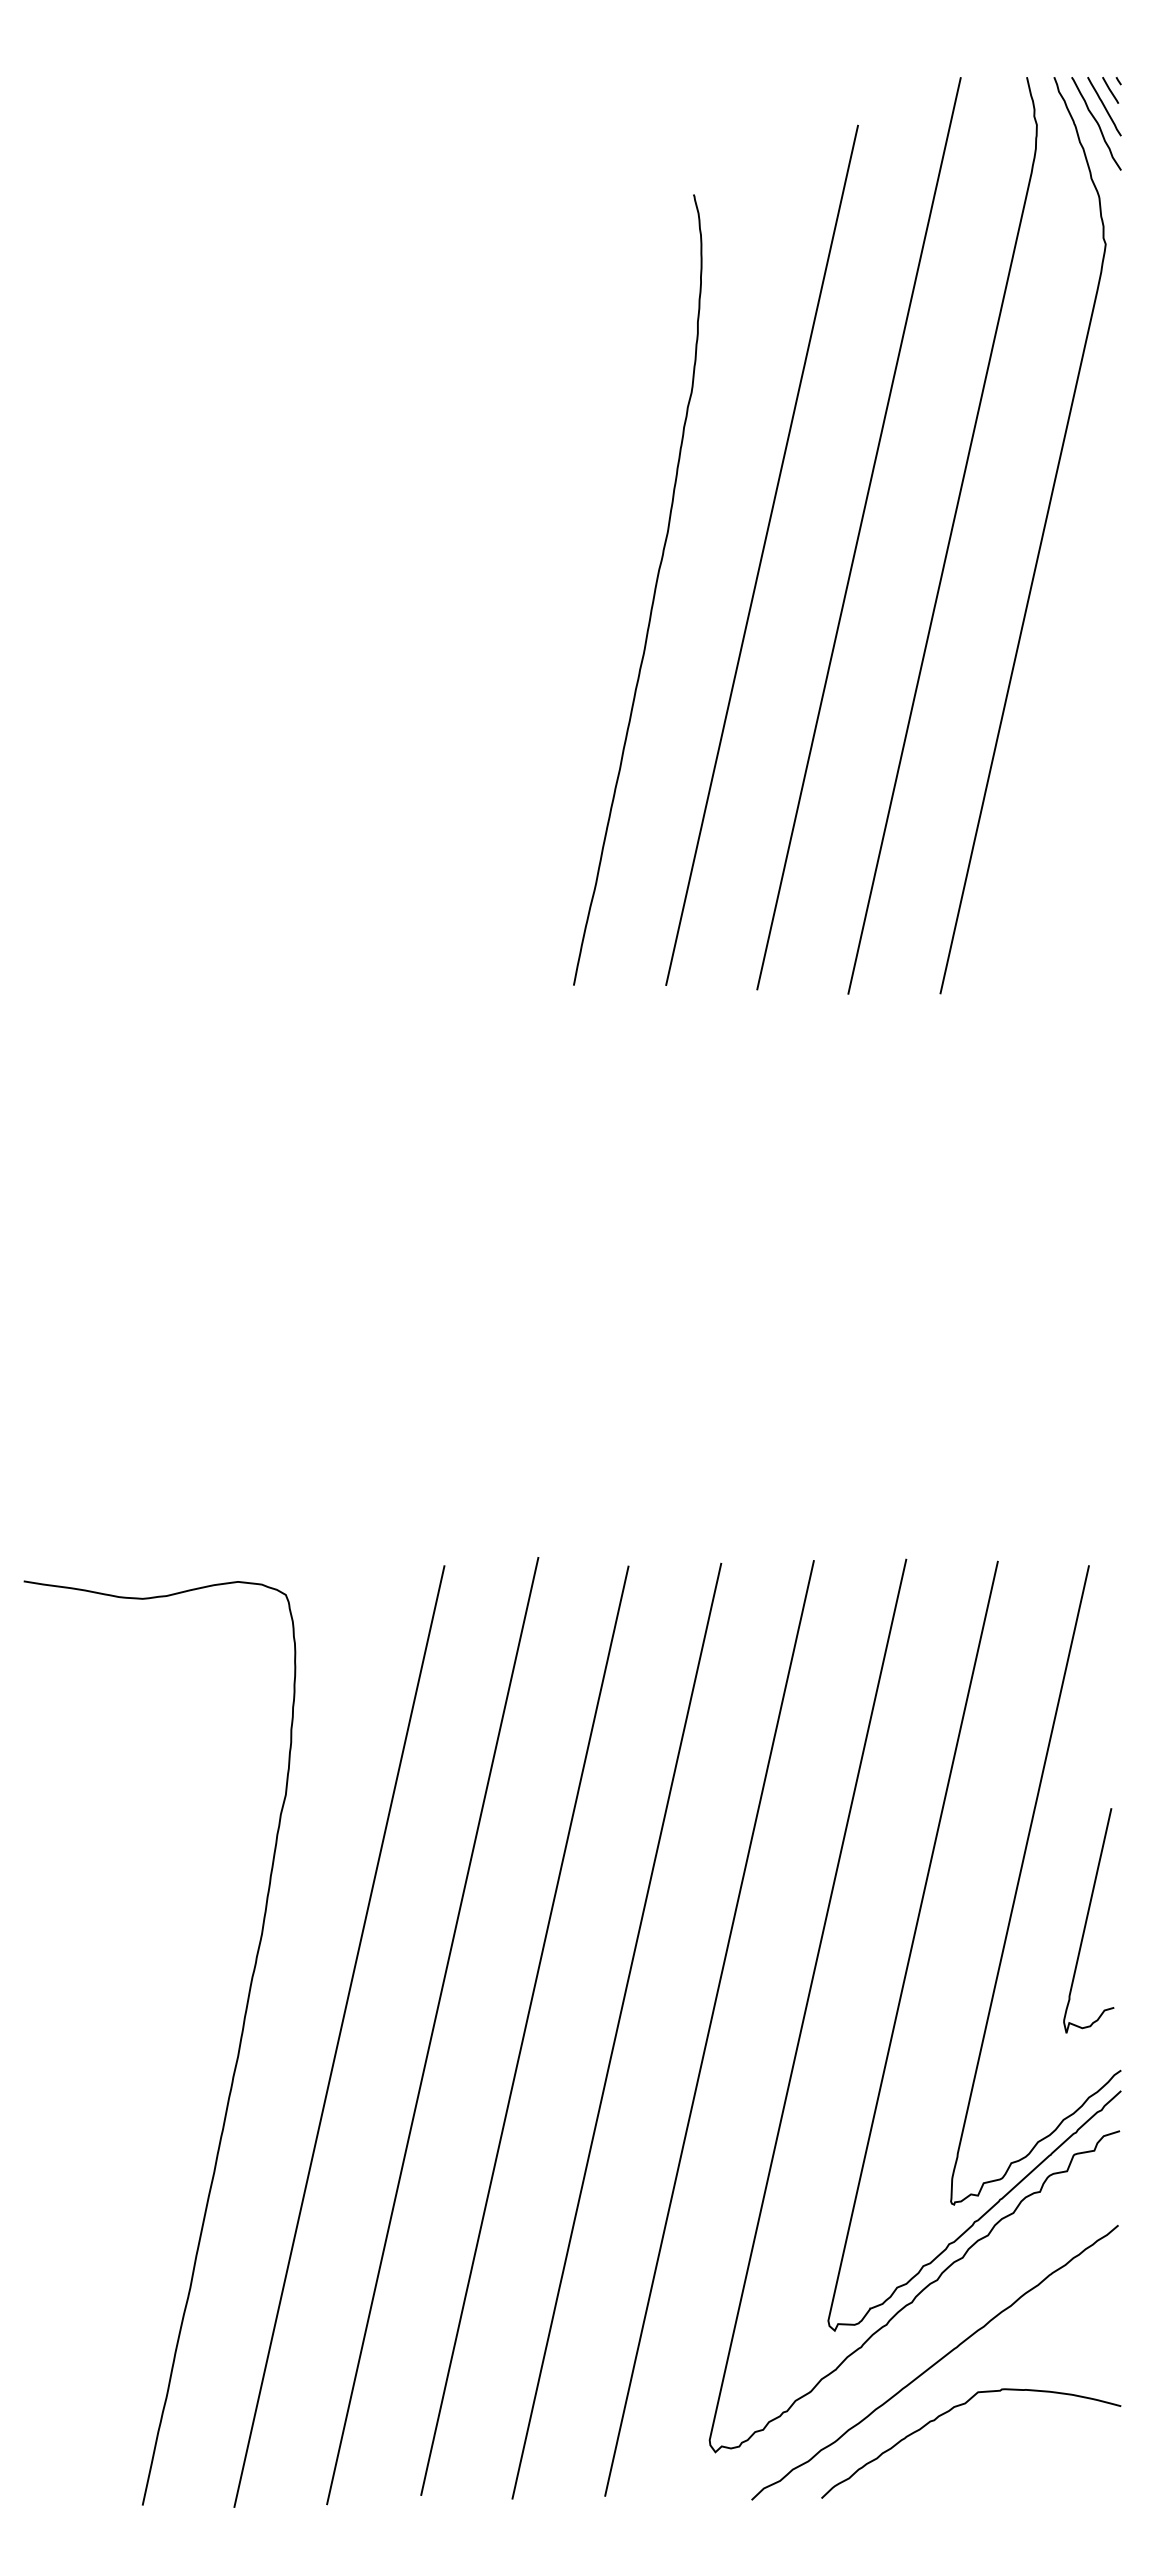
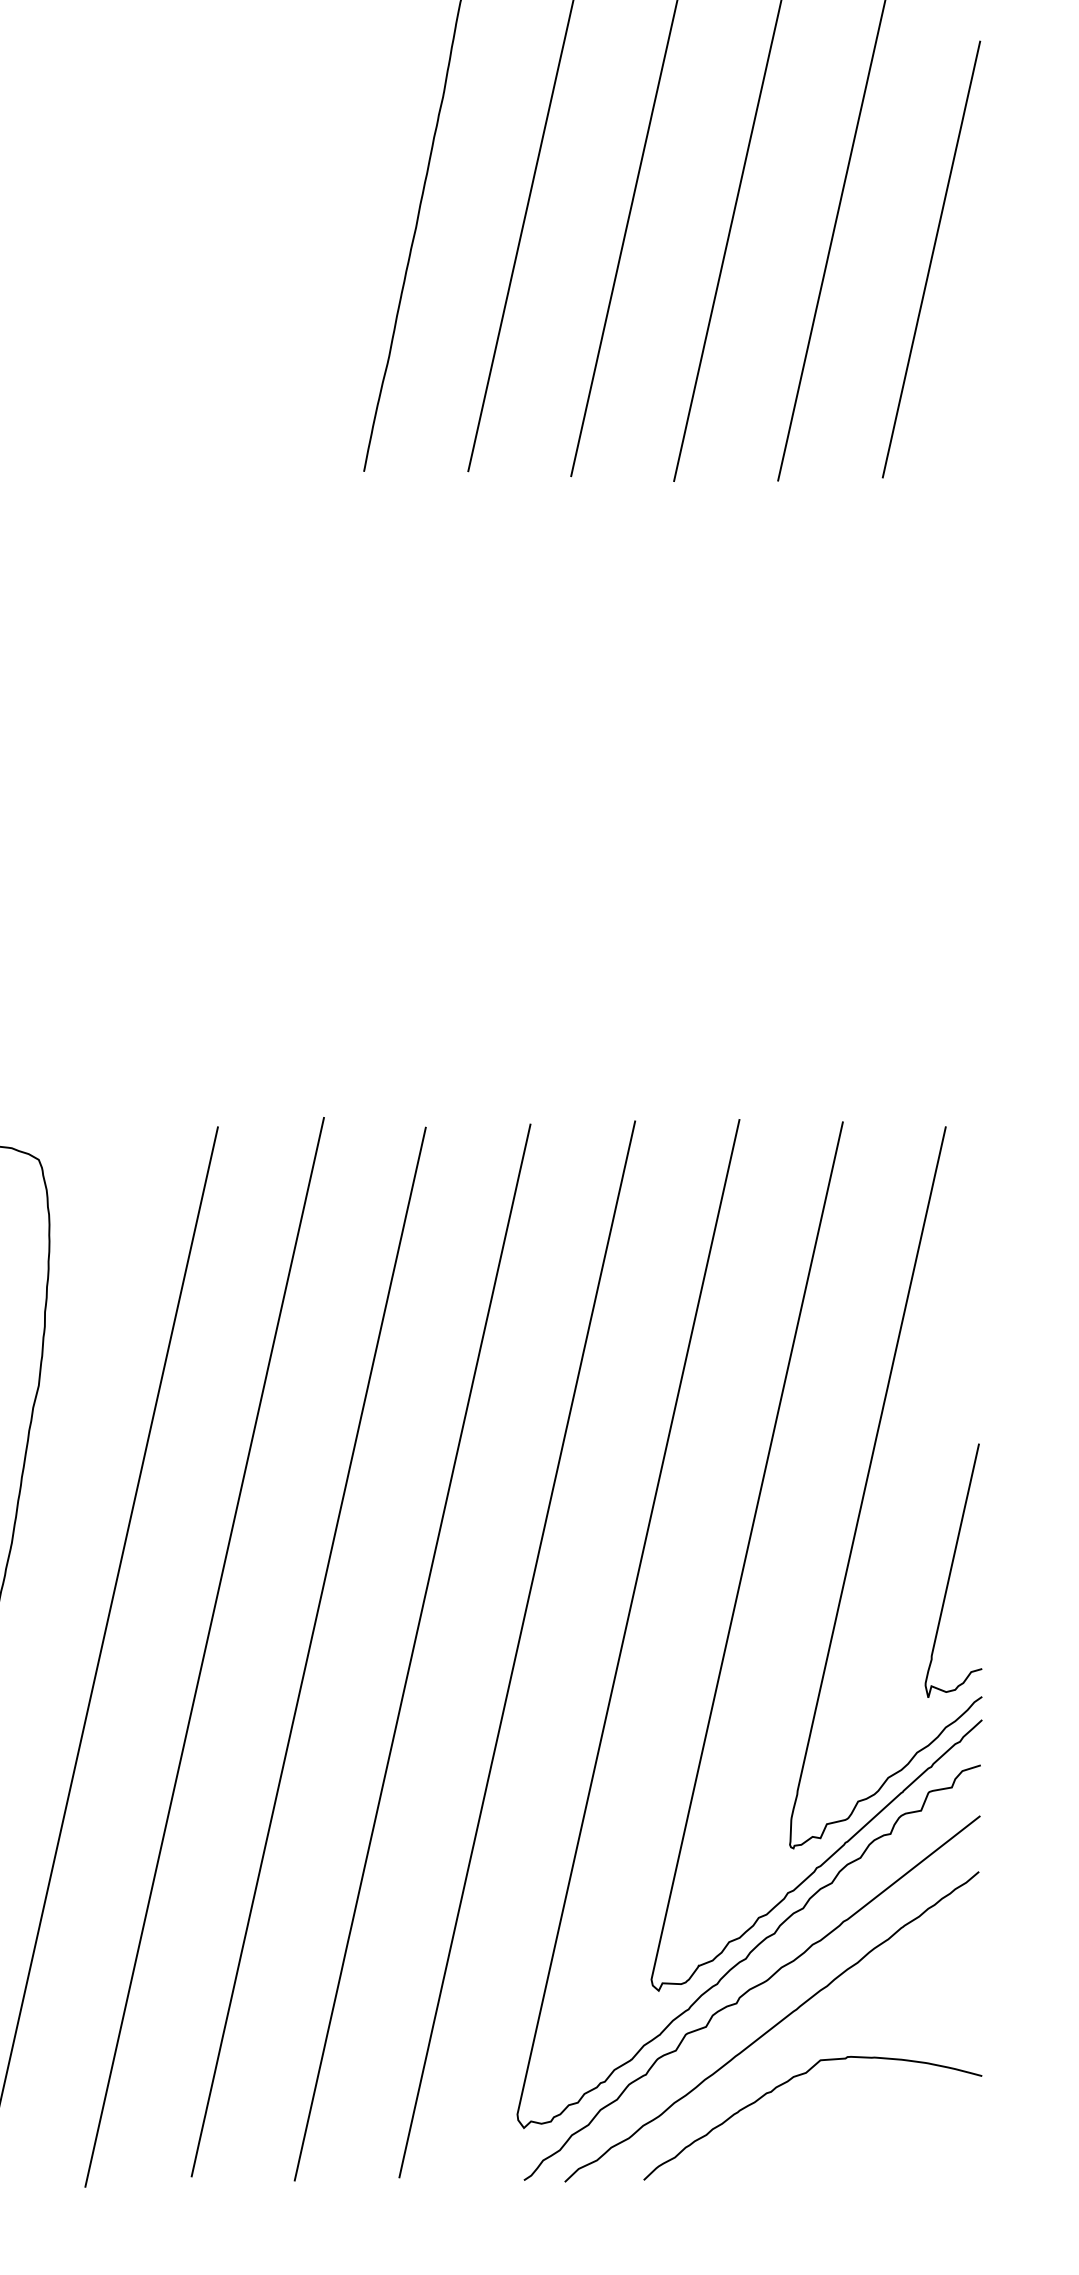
line: (1076, 797) -> (931, 259), added
curve: (1087, 1920) -> (952, 1570), moved
curve: (913, 2332) -> (747, 1992), added

